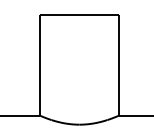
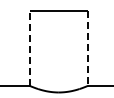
line: (39, 65) -> (29, 48), solid -> dashed
line: (119, 66) -> (88, 49), solid -> dashed

